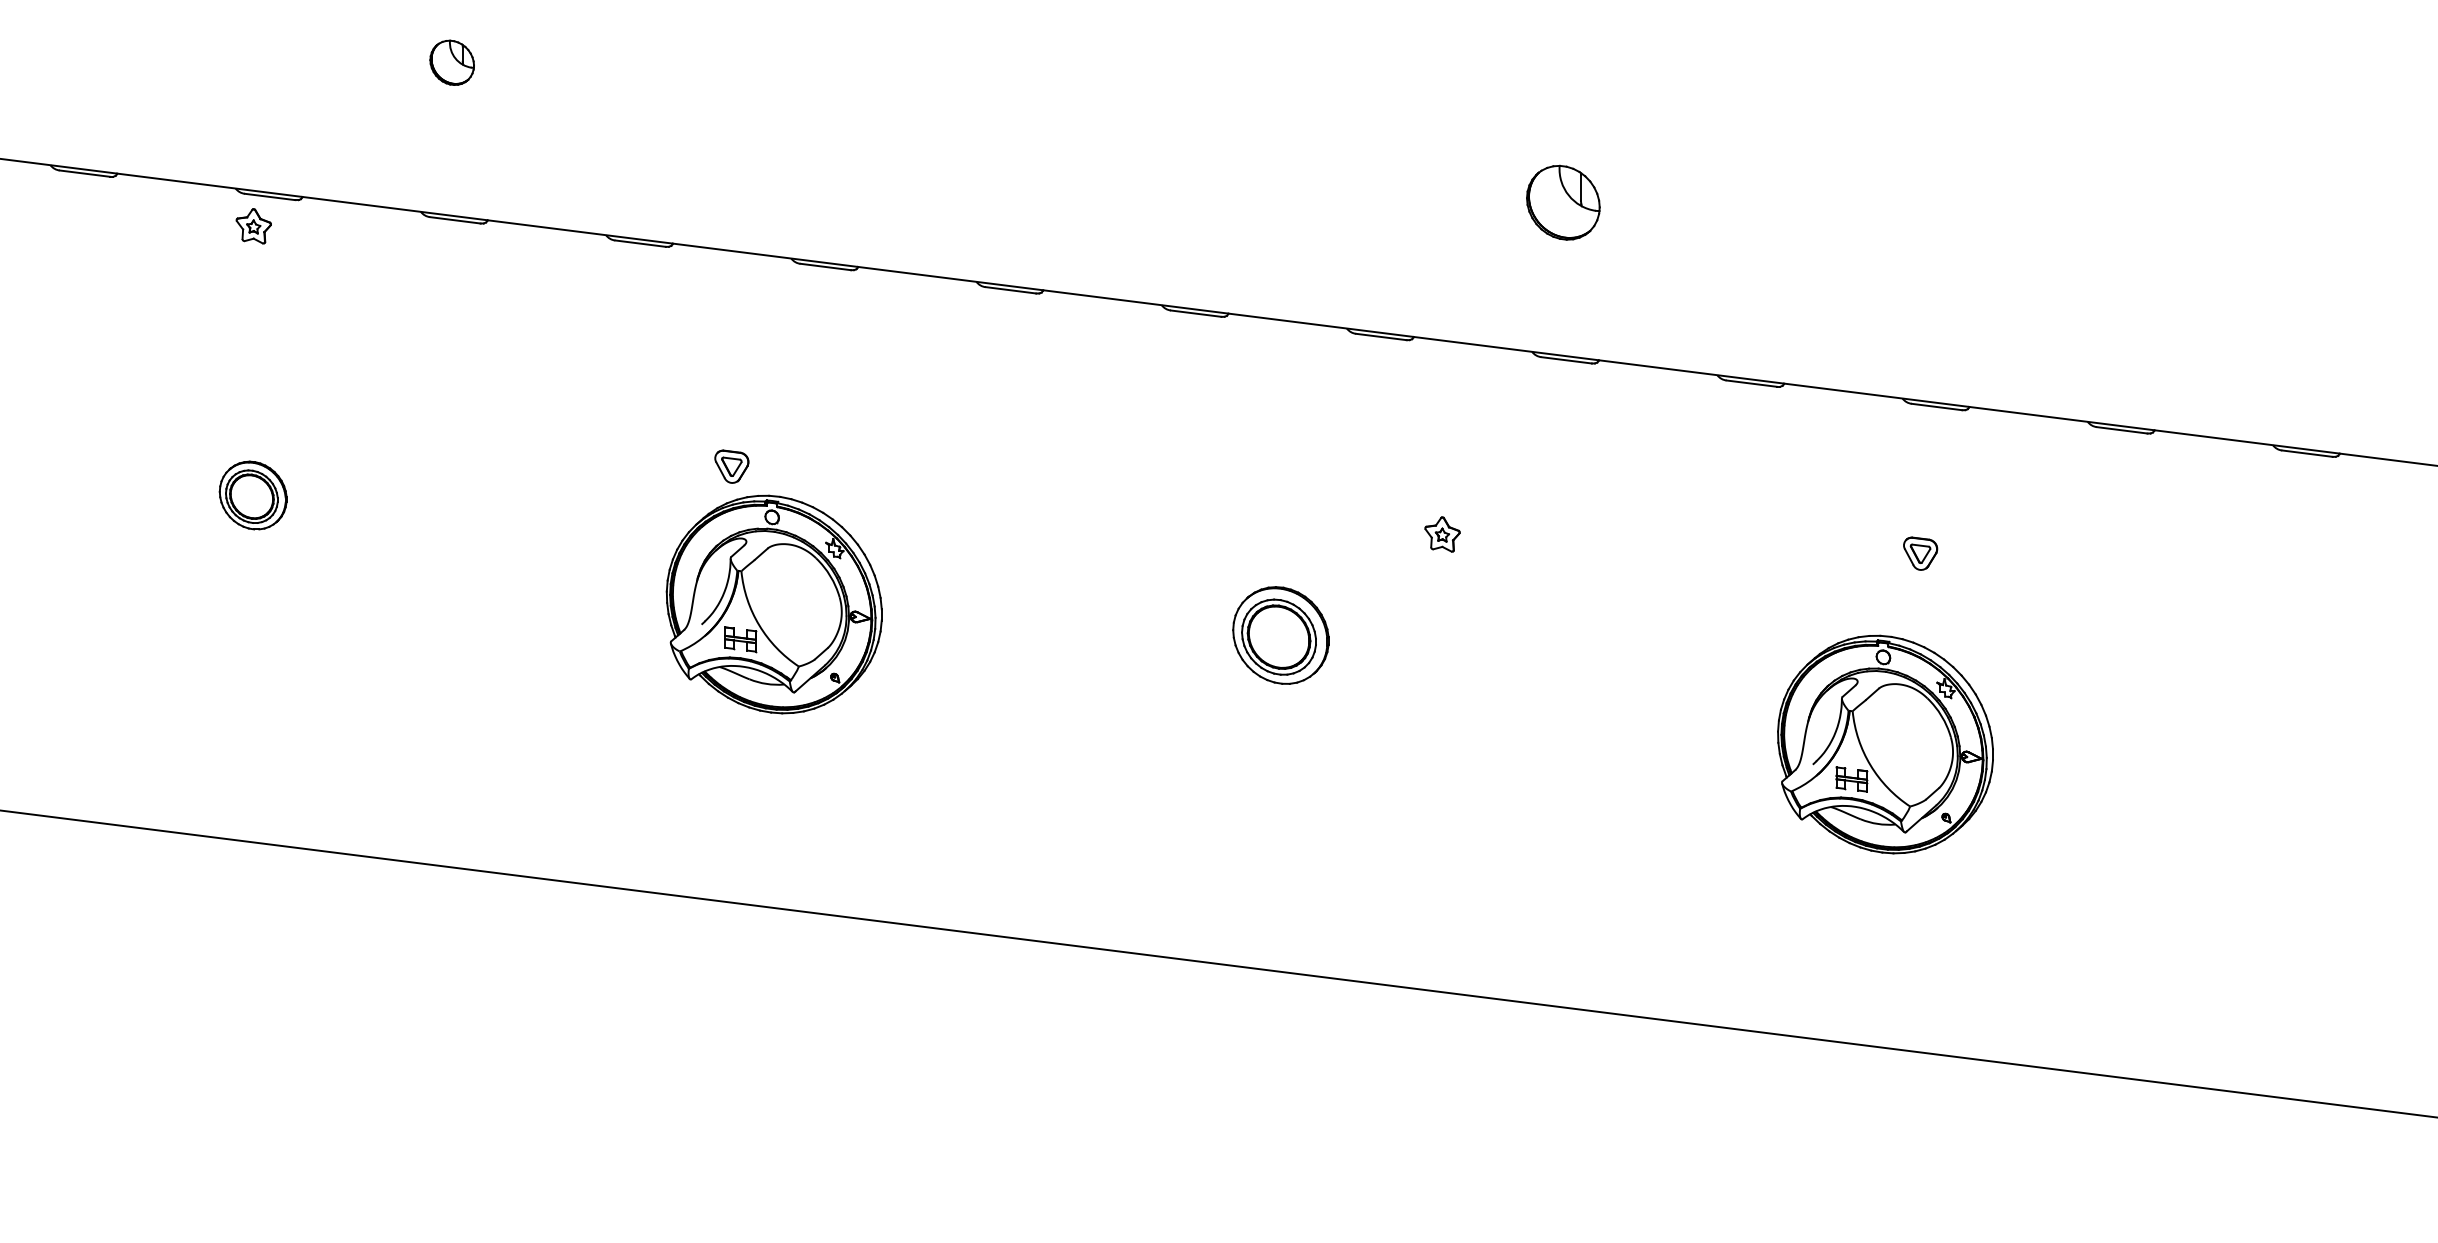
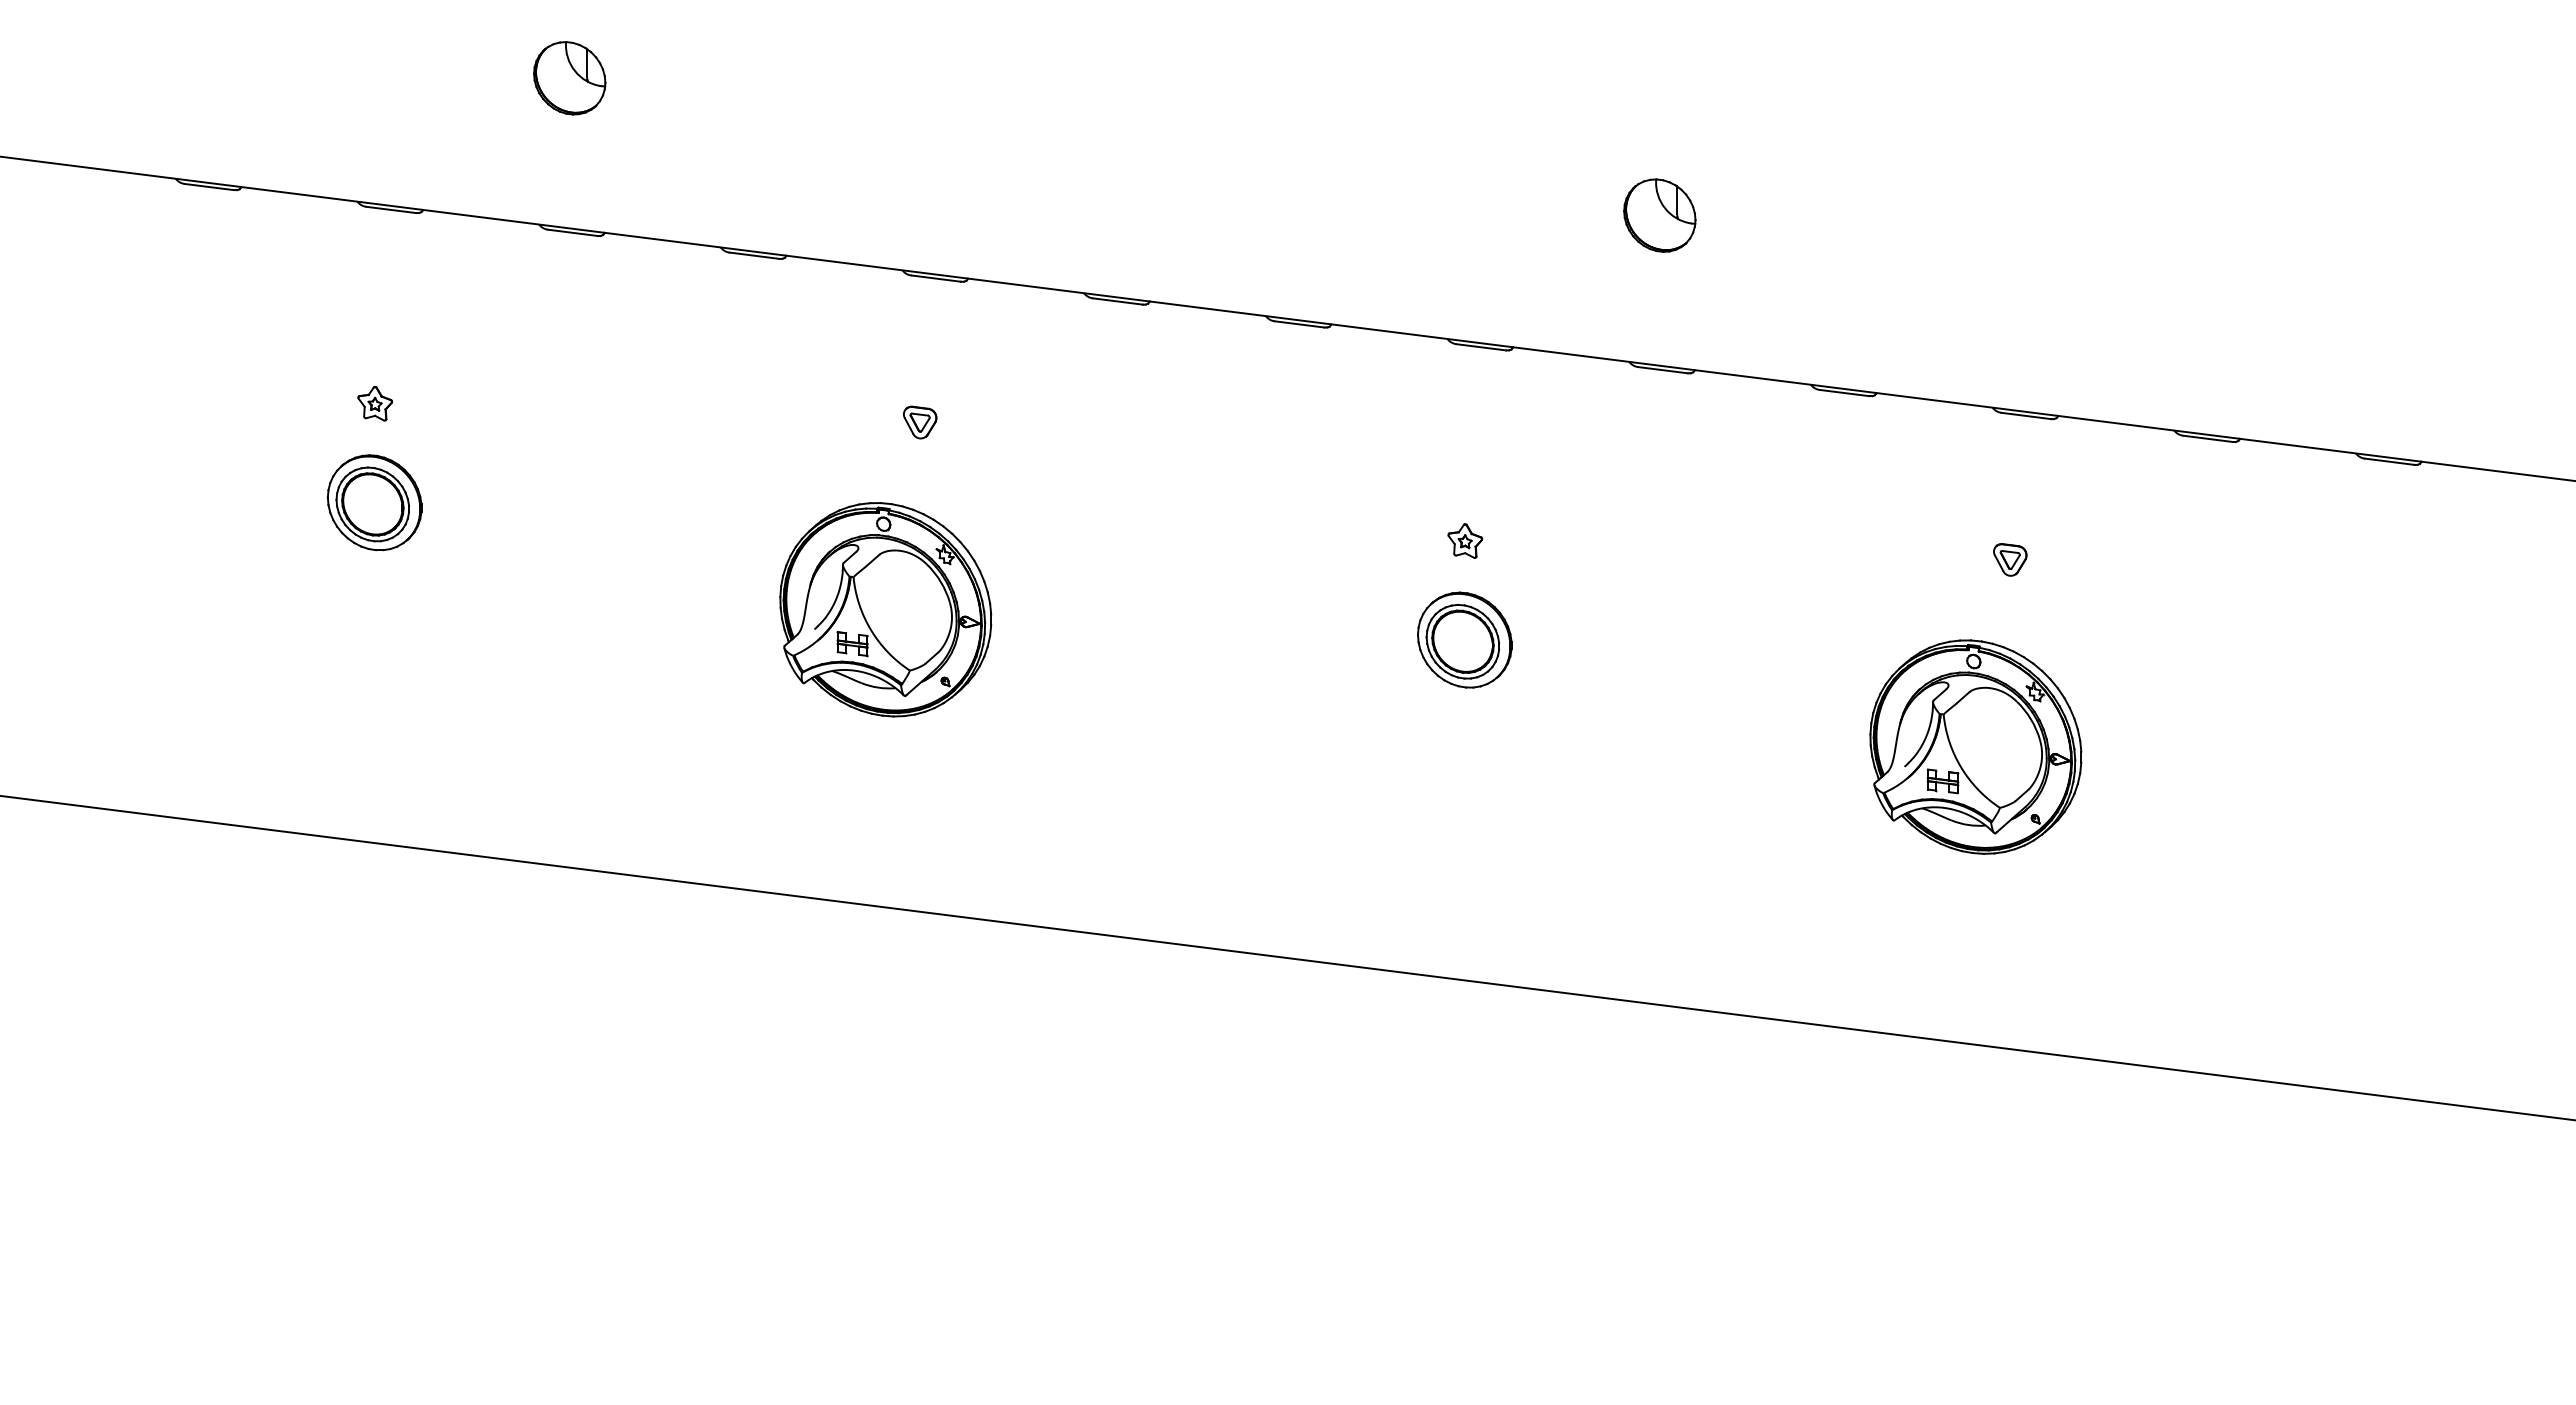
part: (451, 62) -> (569, 78), size x1.67
part: (253, 226) -> (374, 403), moved
part: (732, 466) -> (920, 422), moved
part: (253, 495) -> (374, 502), size x1.43
part: (1442, 533) -> (1465, 540), moved
part: (1280, 634) -> (1464, 639), moved

